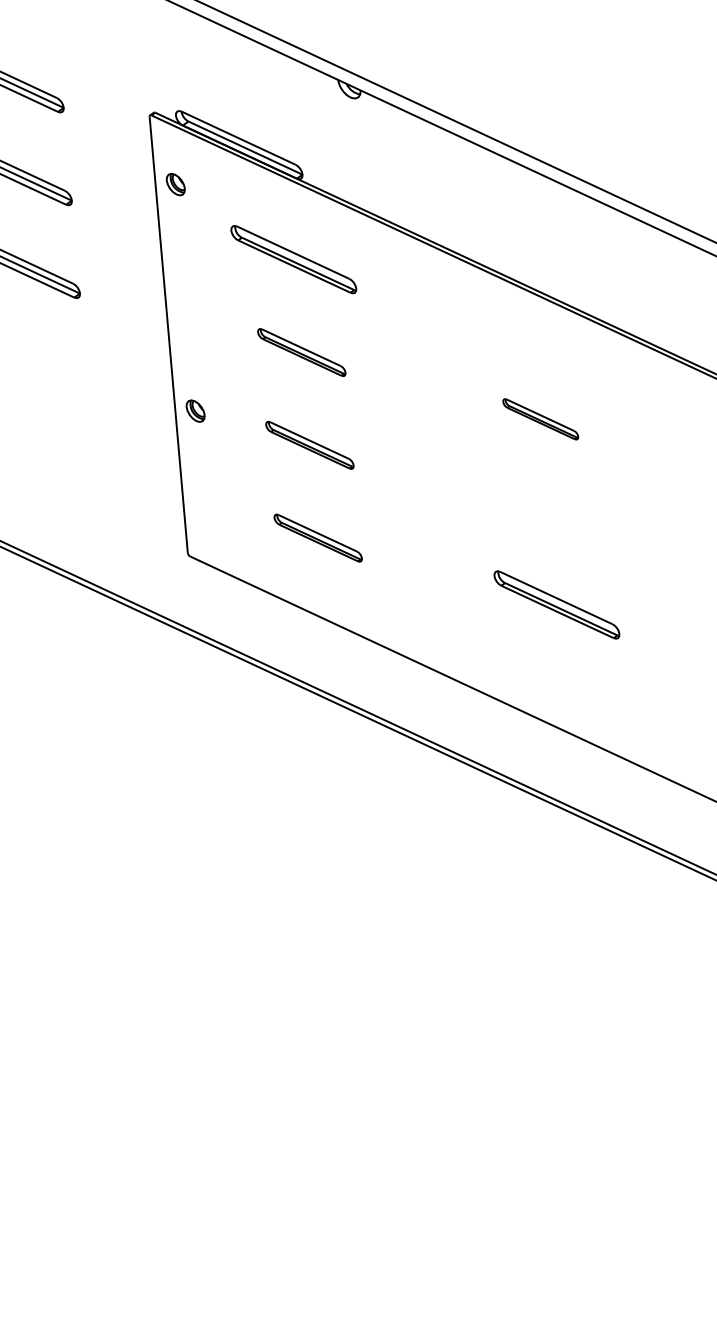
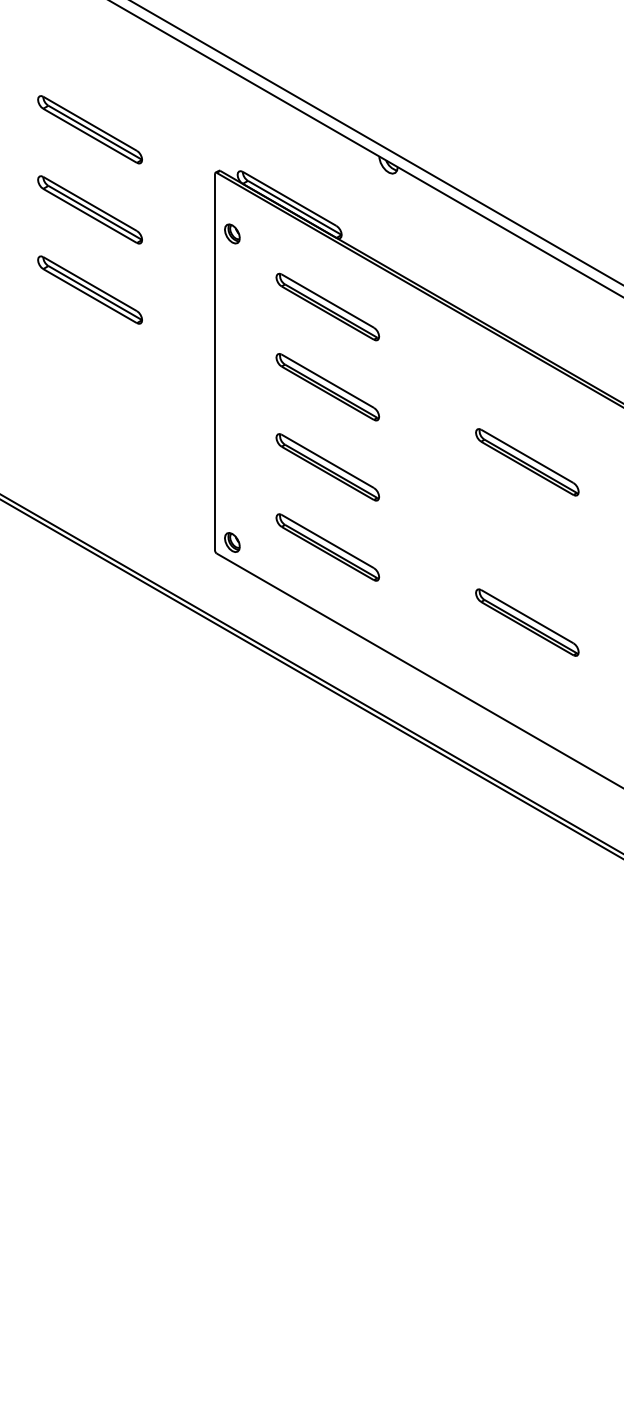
part: (301, 352) -> (327, 387), size x1.43
part: (195, 411) -> (232, 542), moved
part: (540, 419) -> (527, 462), size x1.67
part: (309, 445) -> (327, 467), size x1.43
part: (317, 538) -> (327, 547), size x1.43

